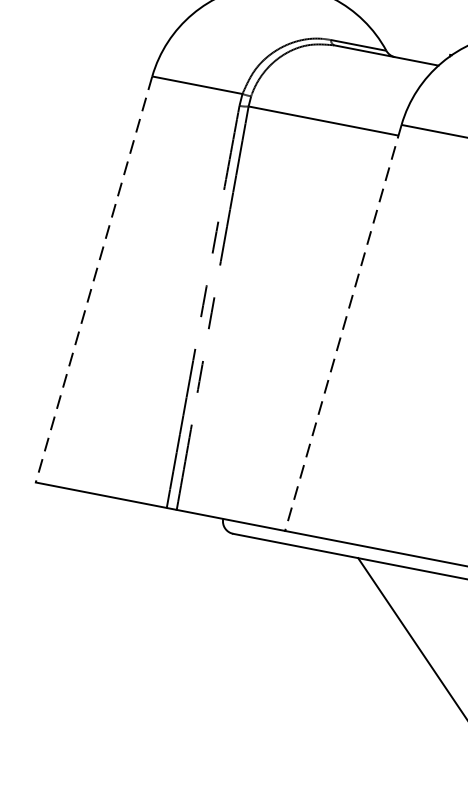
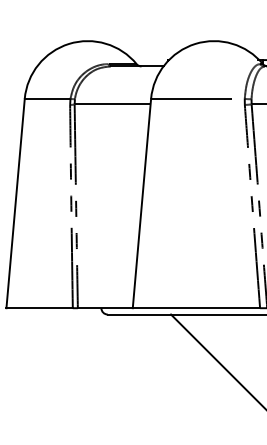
line: (93, 281) -> (15, 204), dashed -> solid
line: (342, 329) -> (141, 204), dashed -> solid

